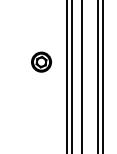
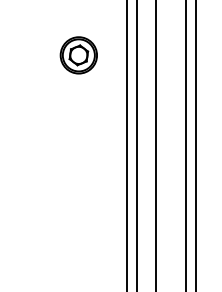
part: (41, 61) -> (78, 54), moved

